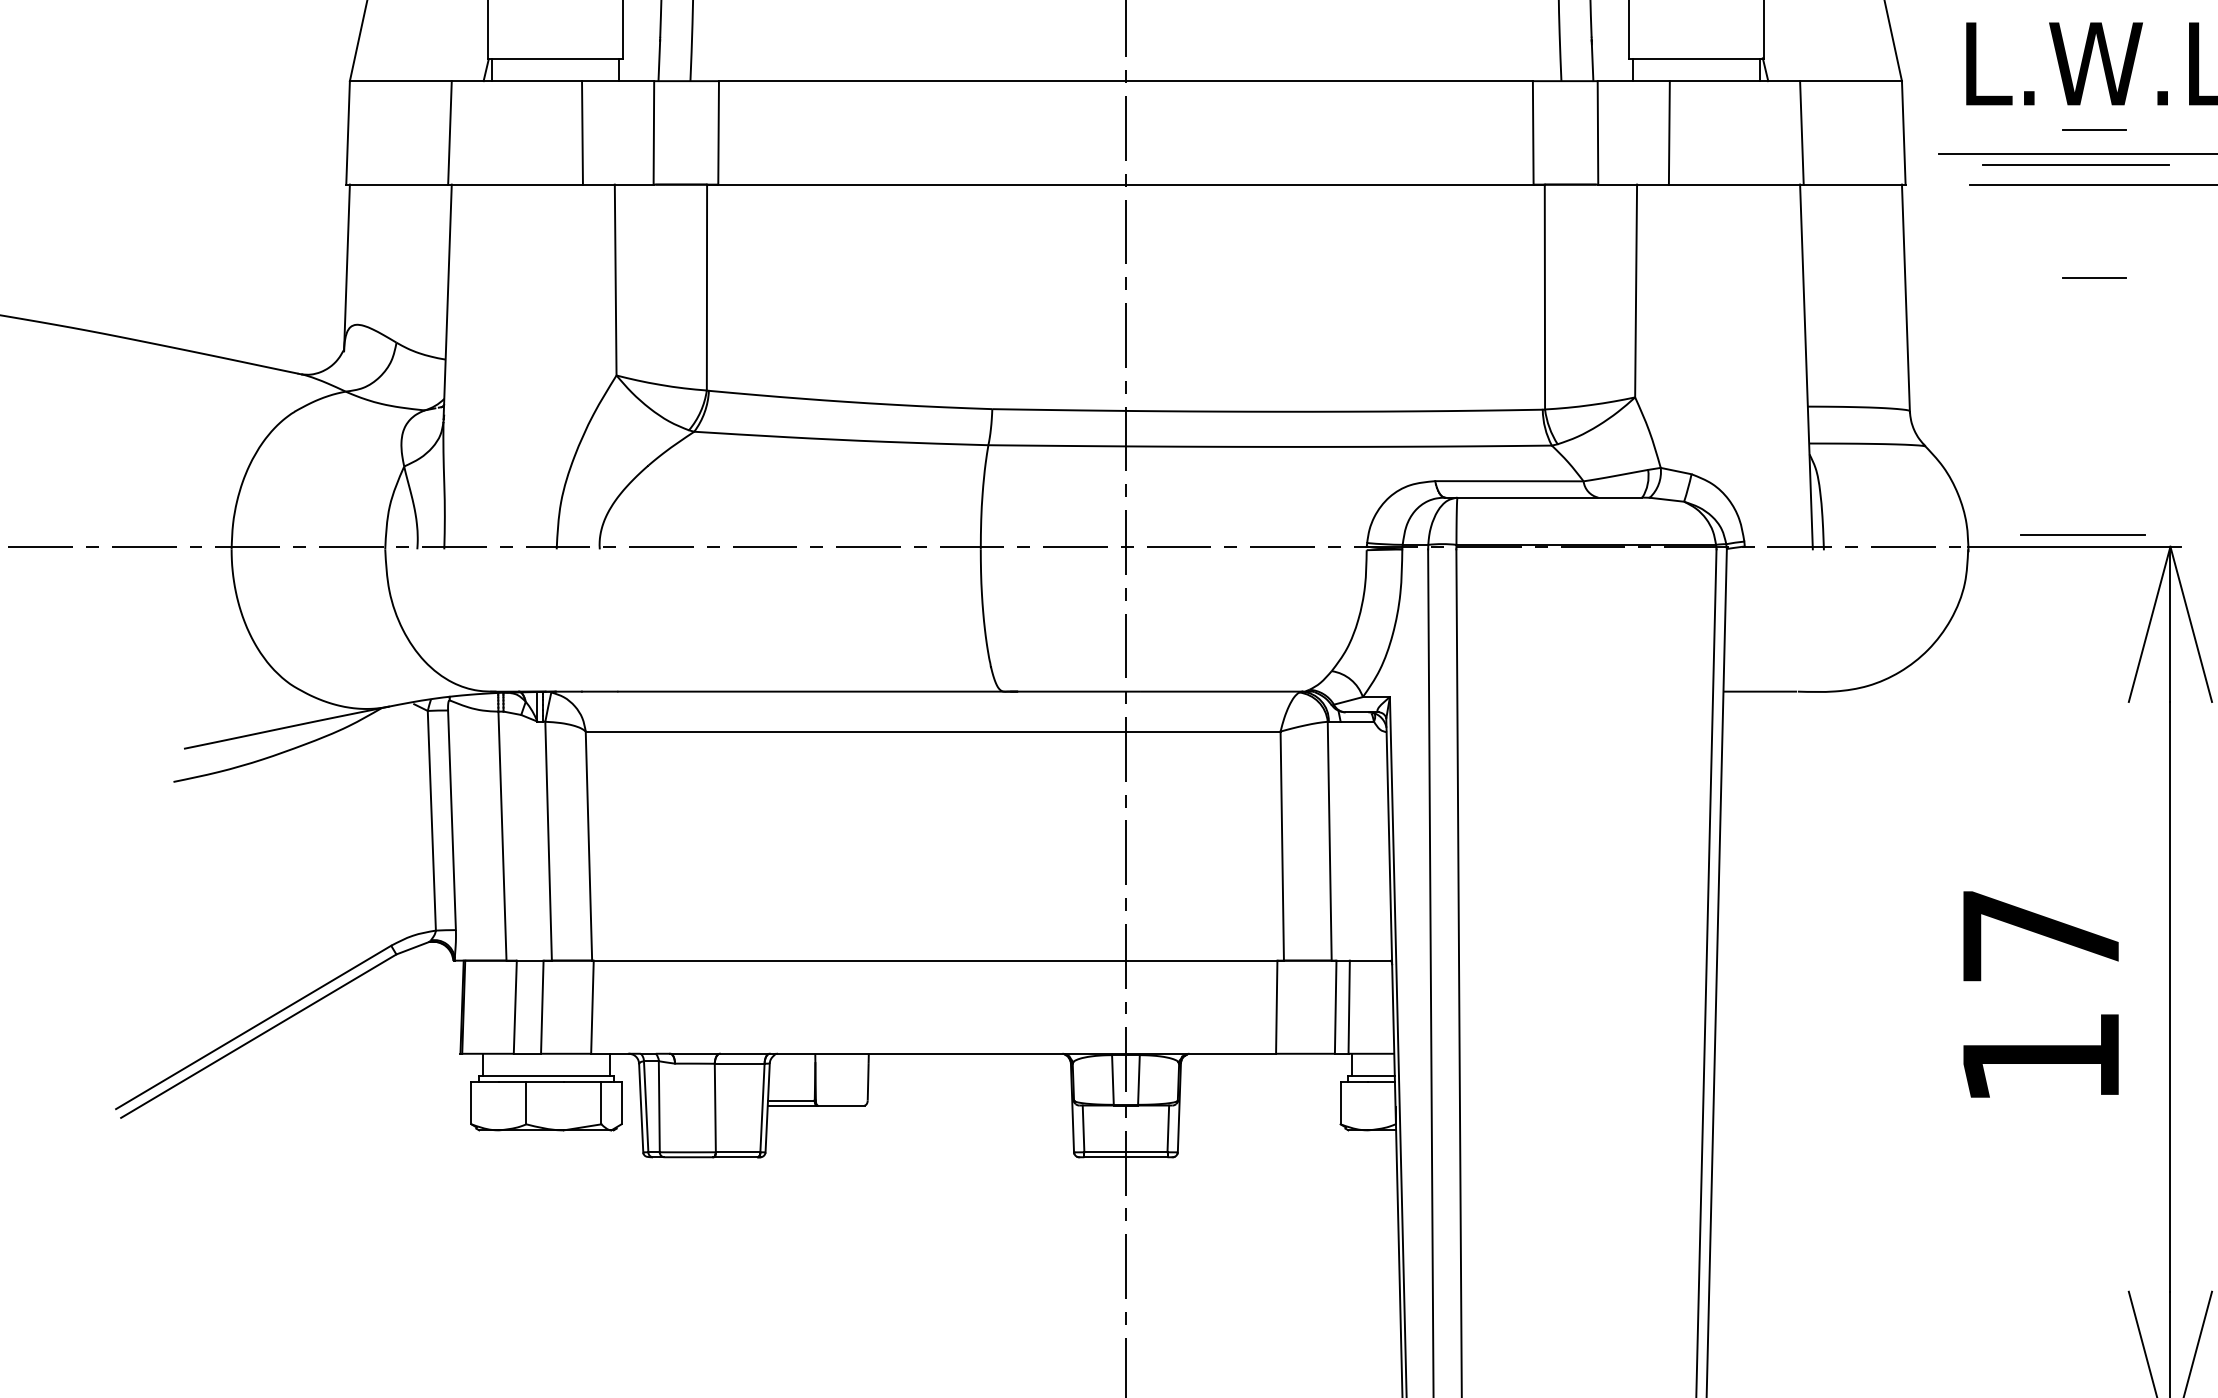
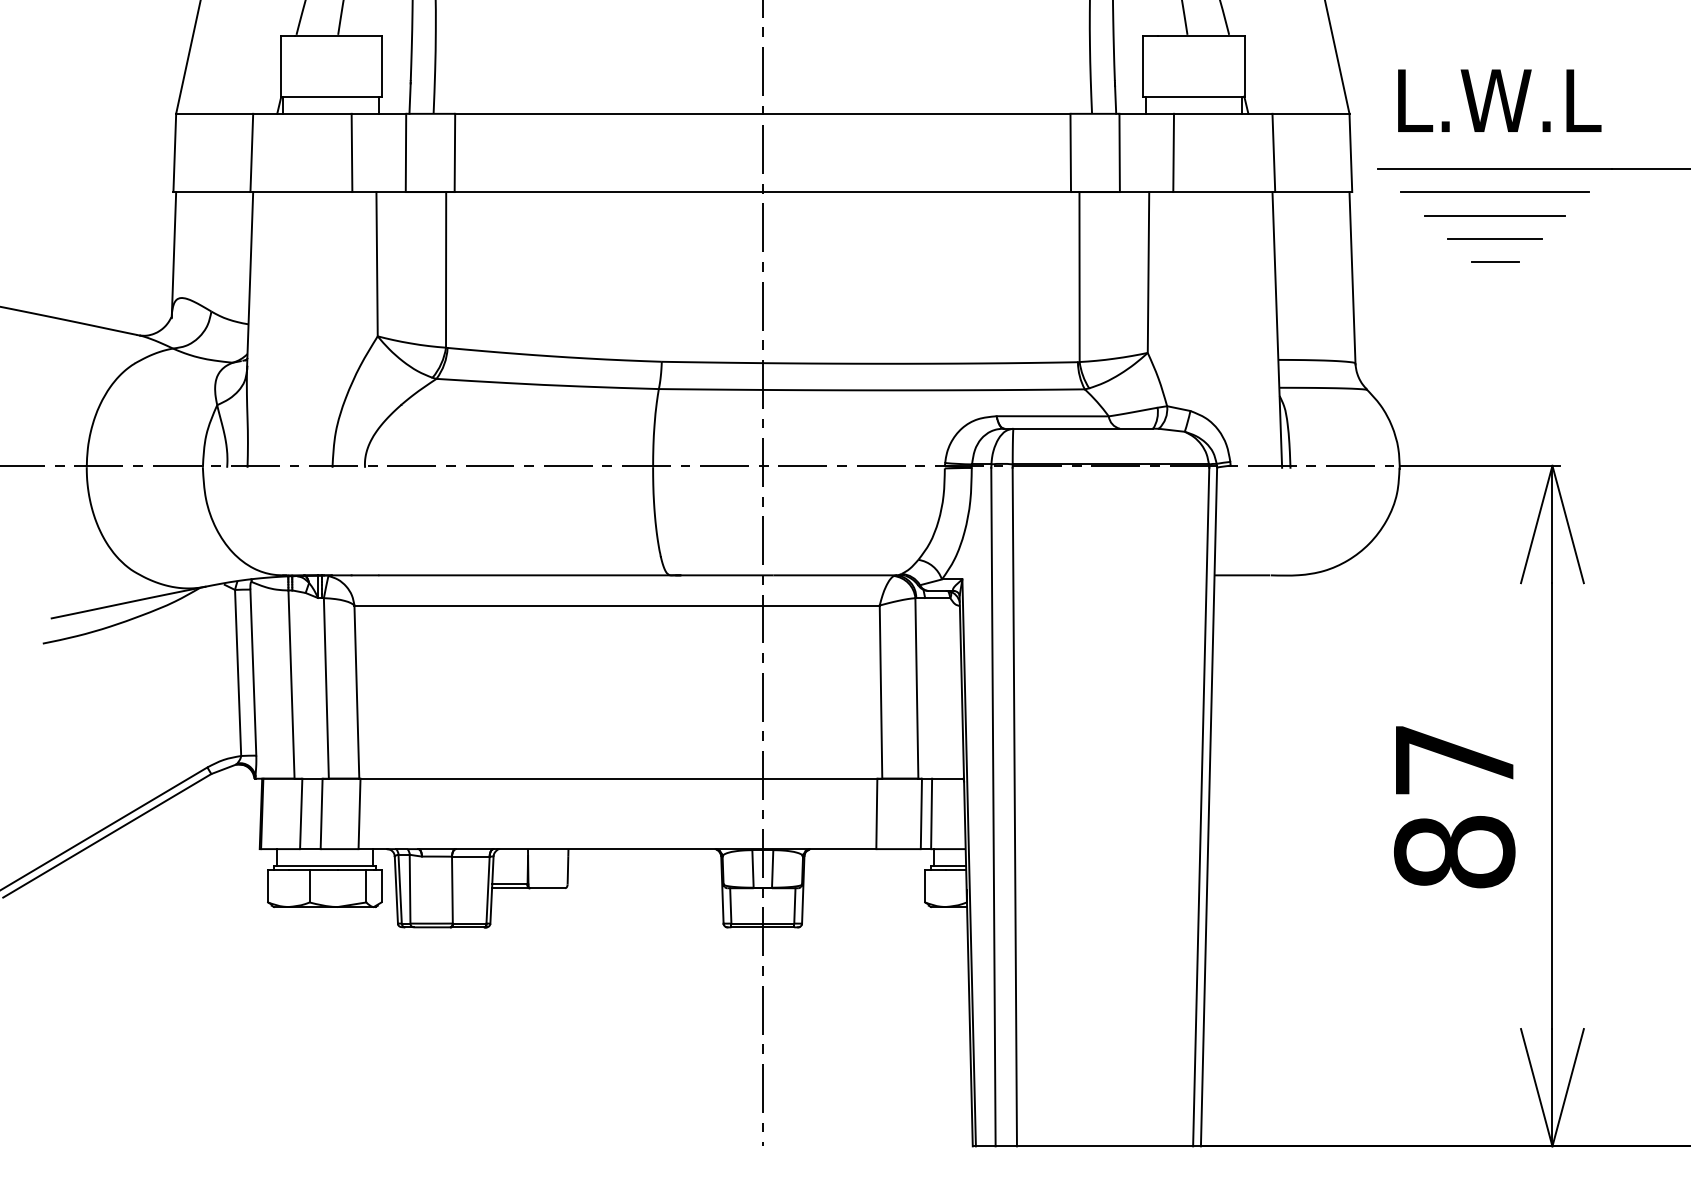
line: (2095, 128) -> (1495, 149), removed
line: (2075, 165) -> (1494, 215), moved
line: (2081, 534) -> (1494, 238), moved
text: (2040, 1058) -> (1454, 852), 17 -> 87

